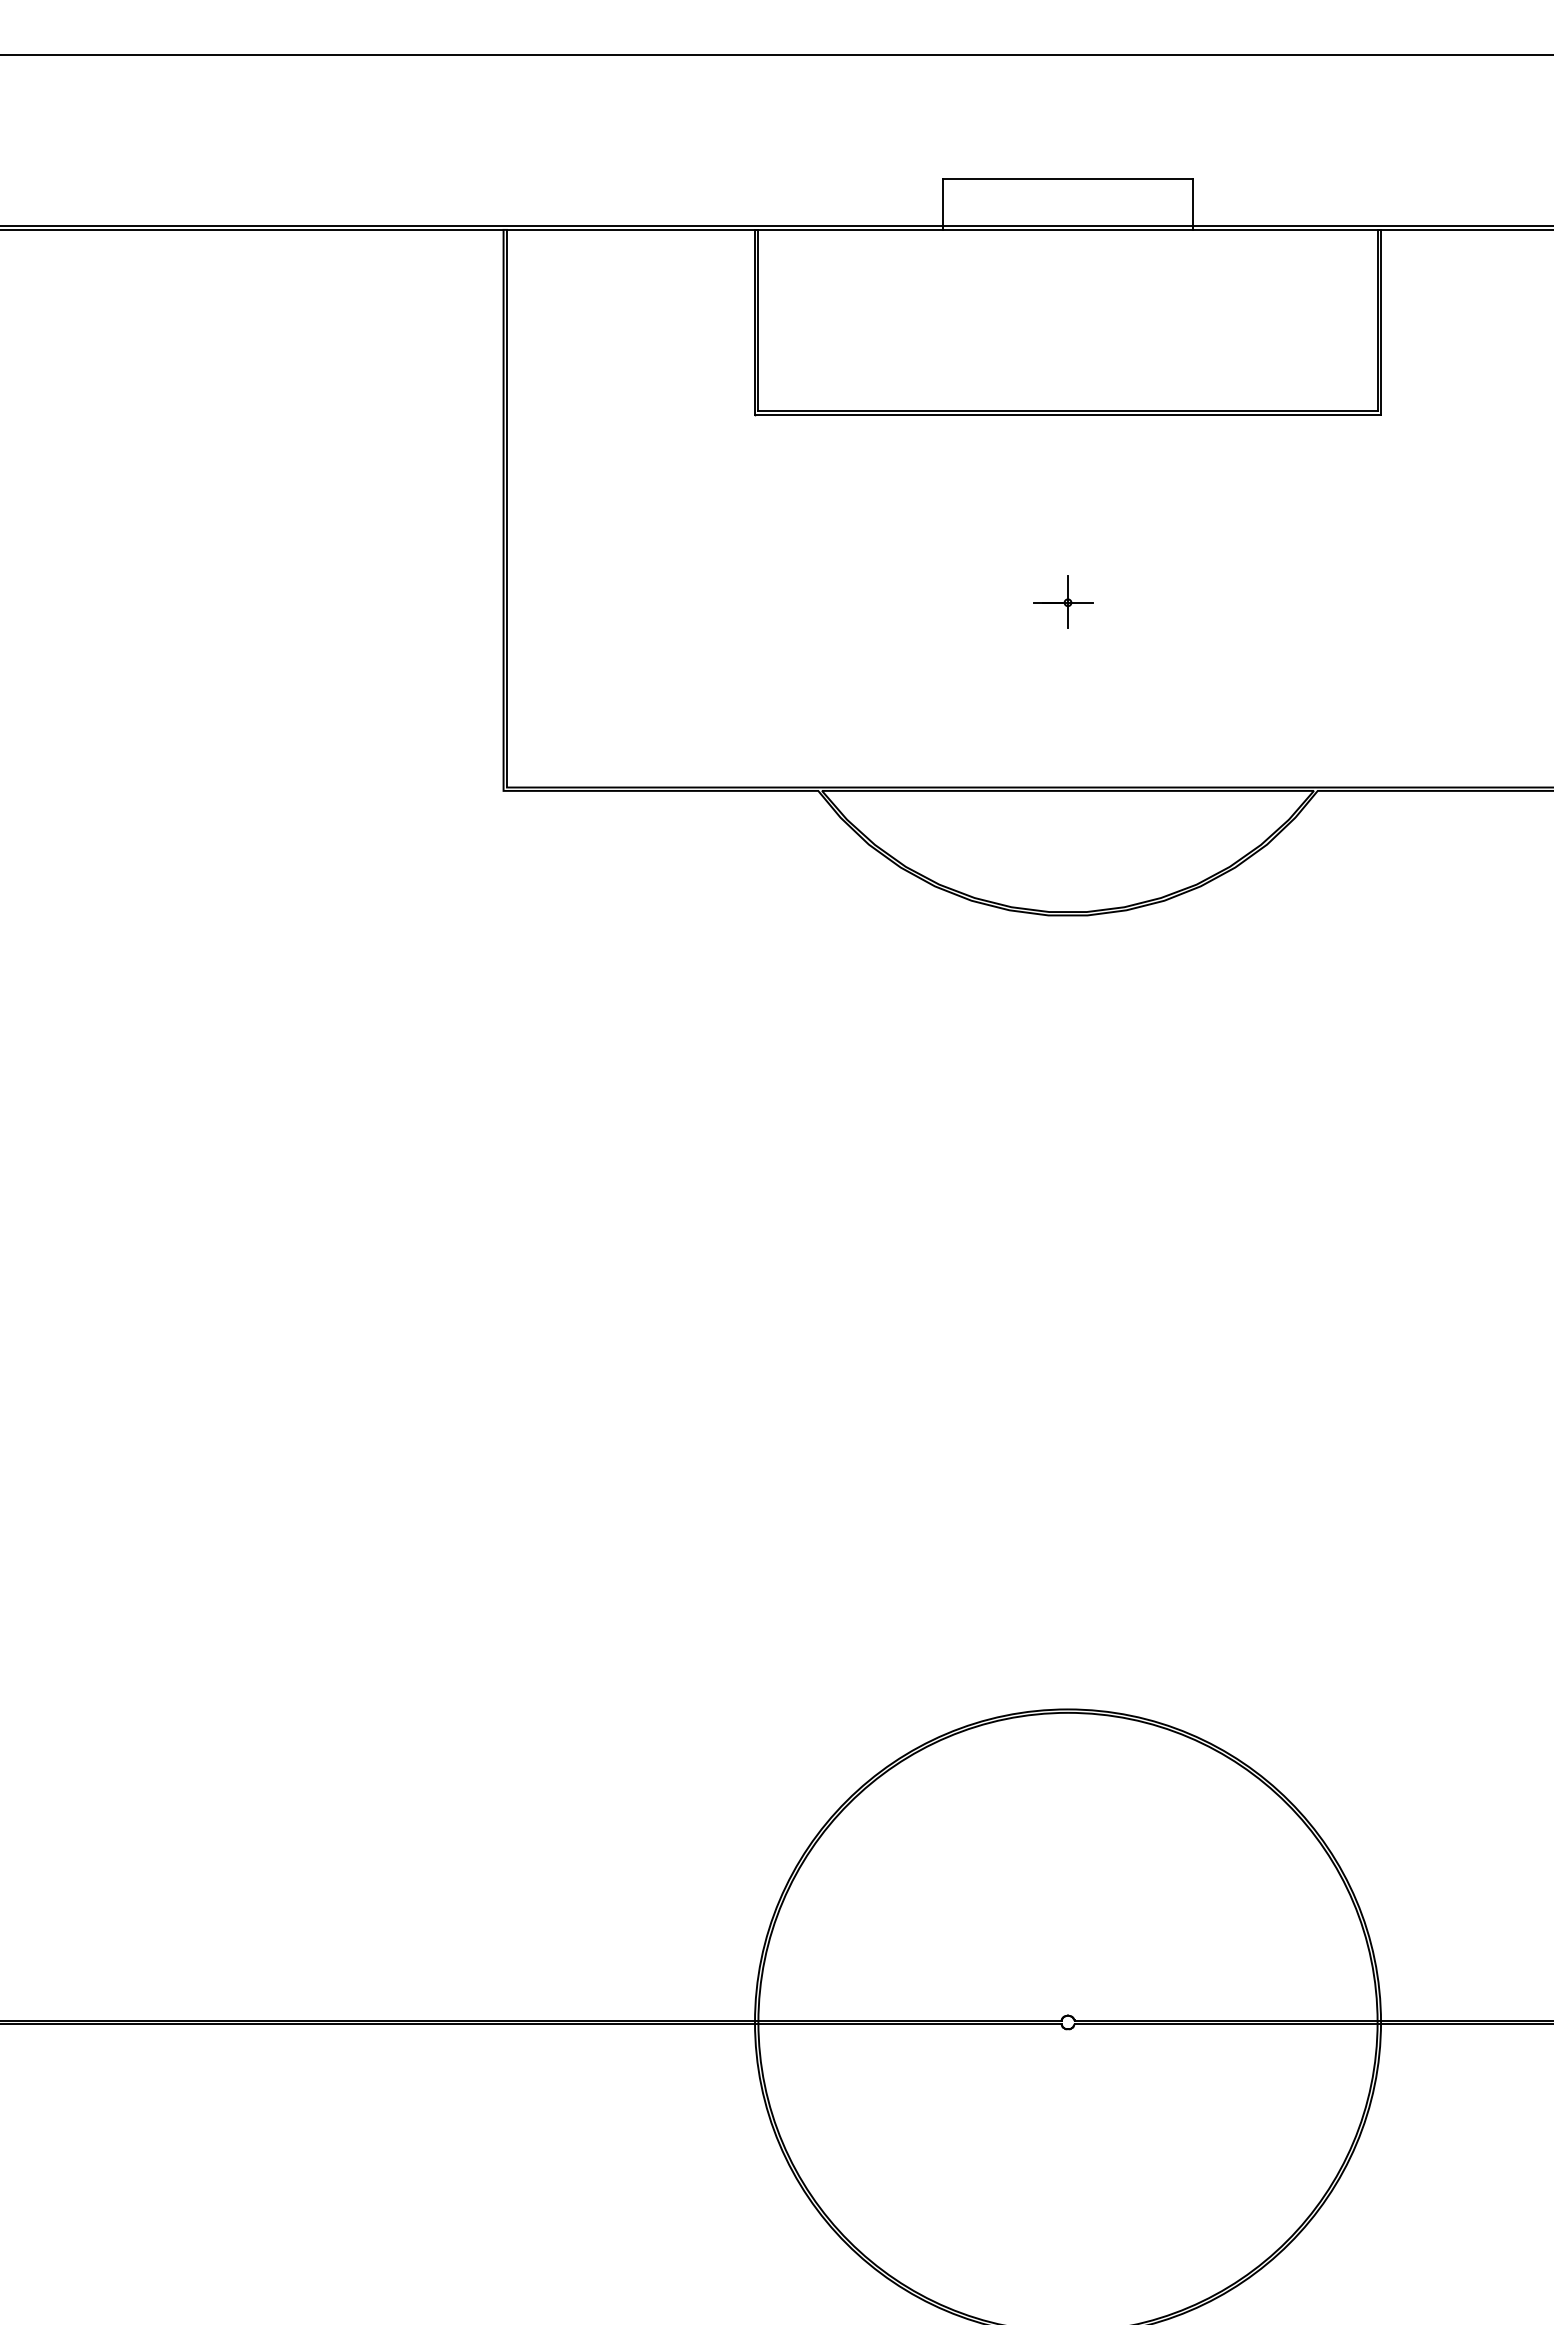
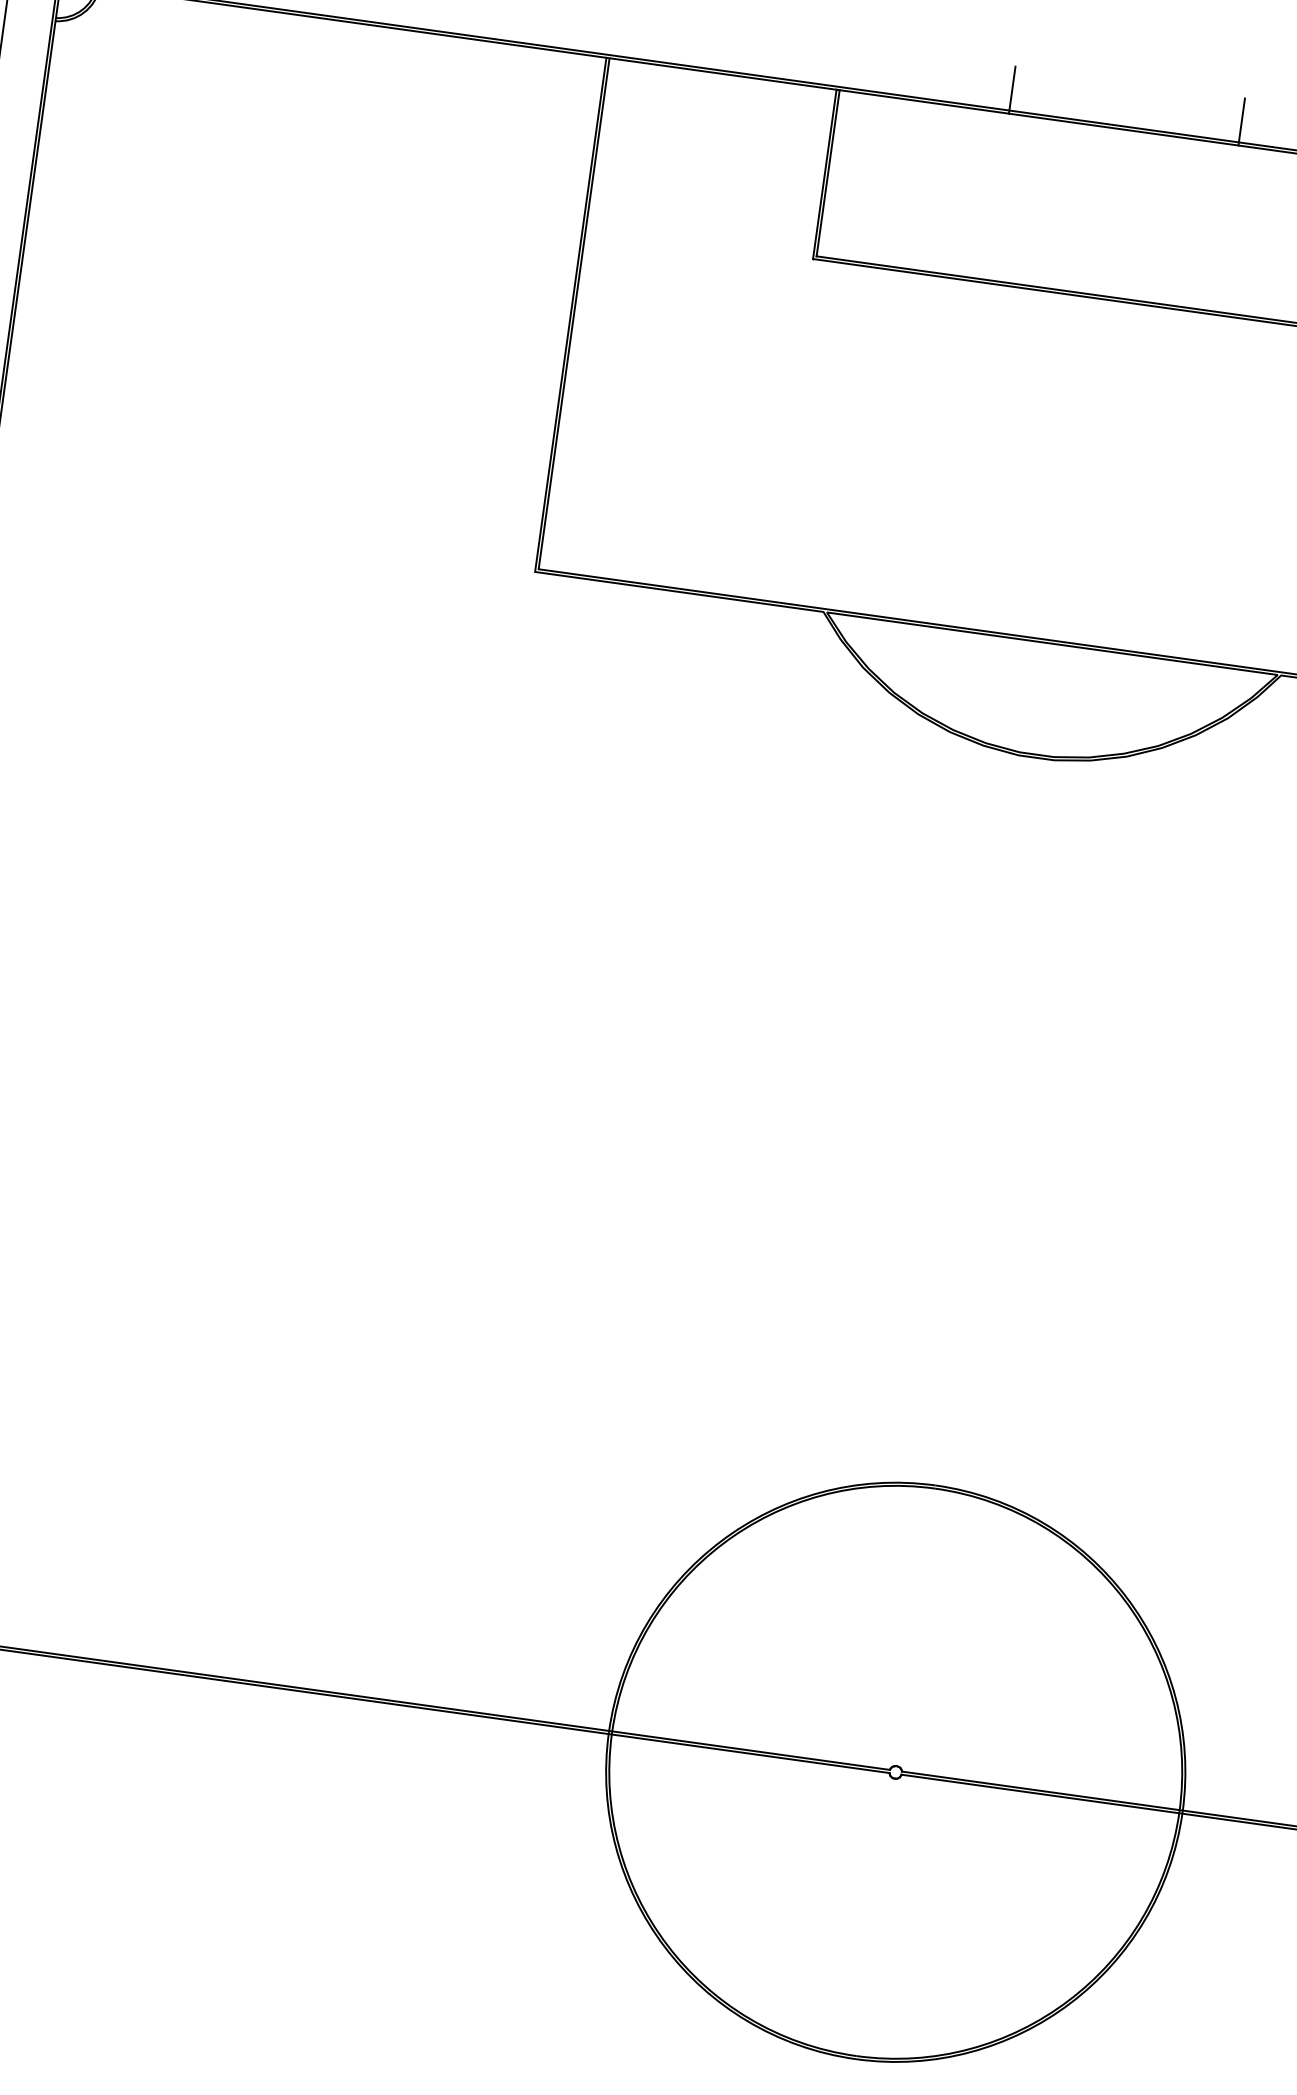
line: (1067, 178) -> (1129, 82), removed
part: (1063, 601) -> (1072, 469), removed

